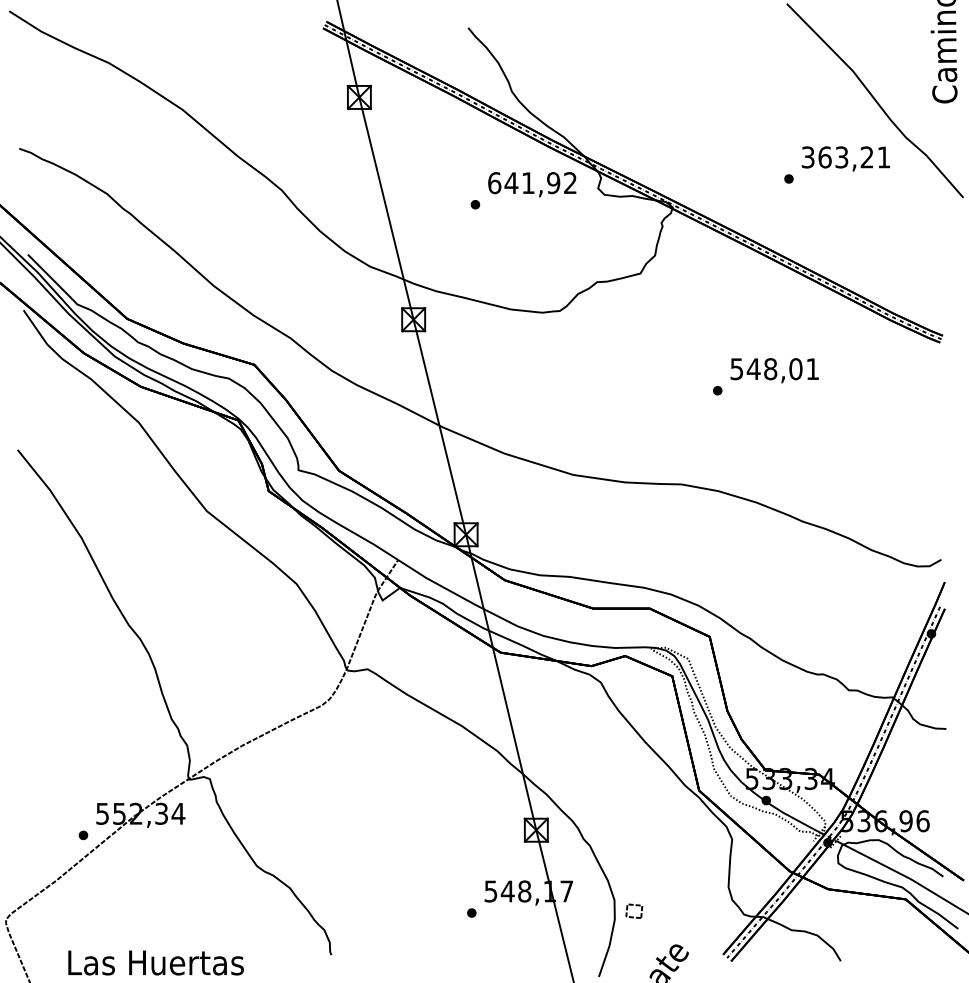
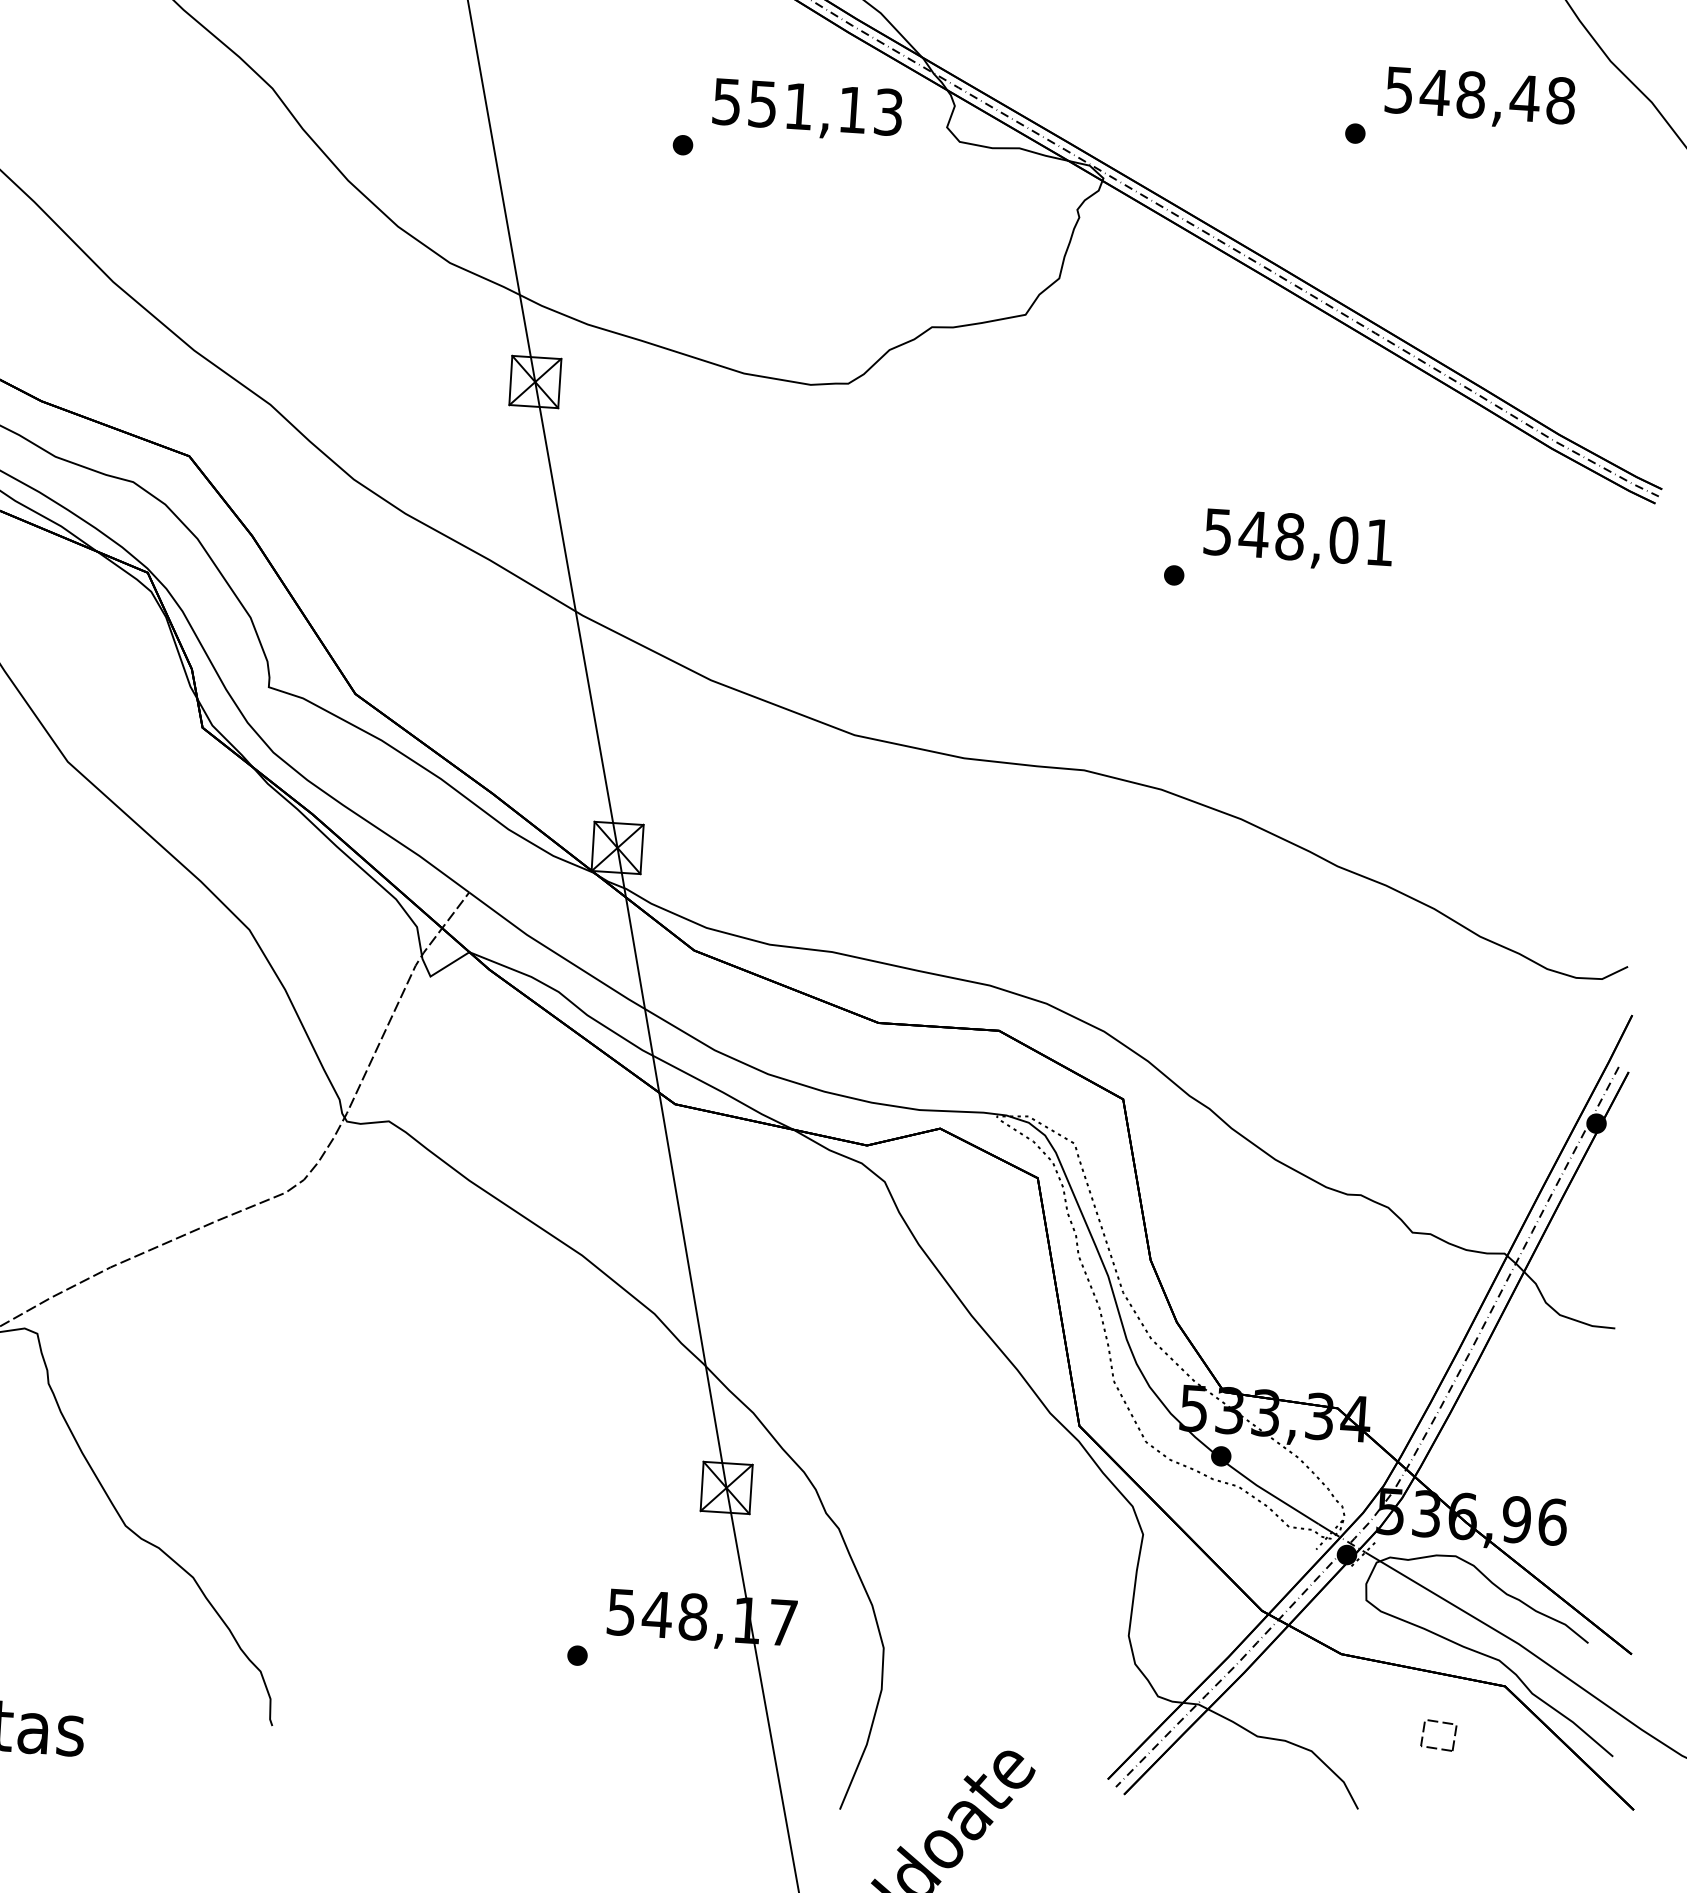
text: (846, 157) -> (1481, 95), 363,21 -> 548,48
text: (532, 183) -> (807, 107), 641,92 -> 551,13
part: (634, 910) -> (1439, 1733), moved

